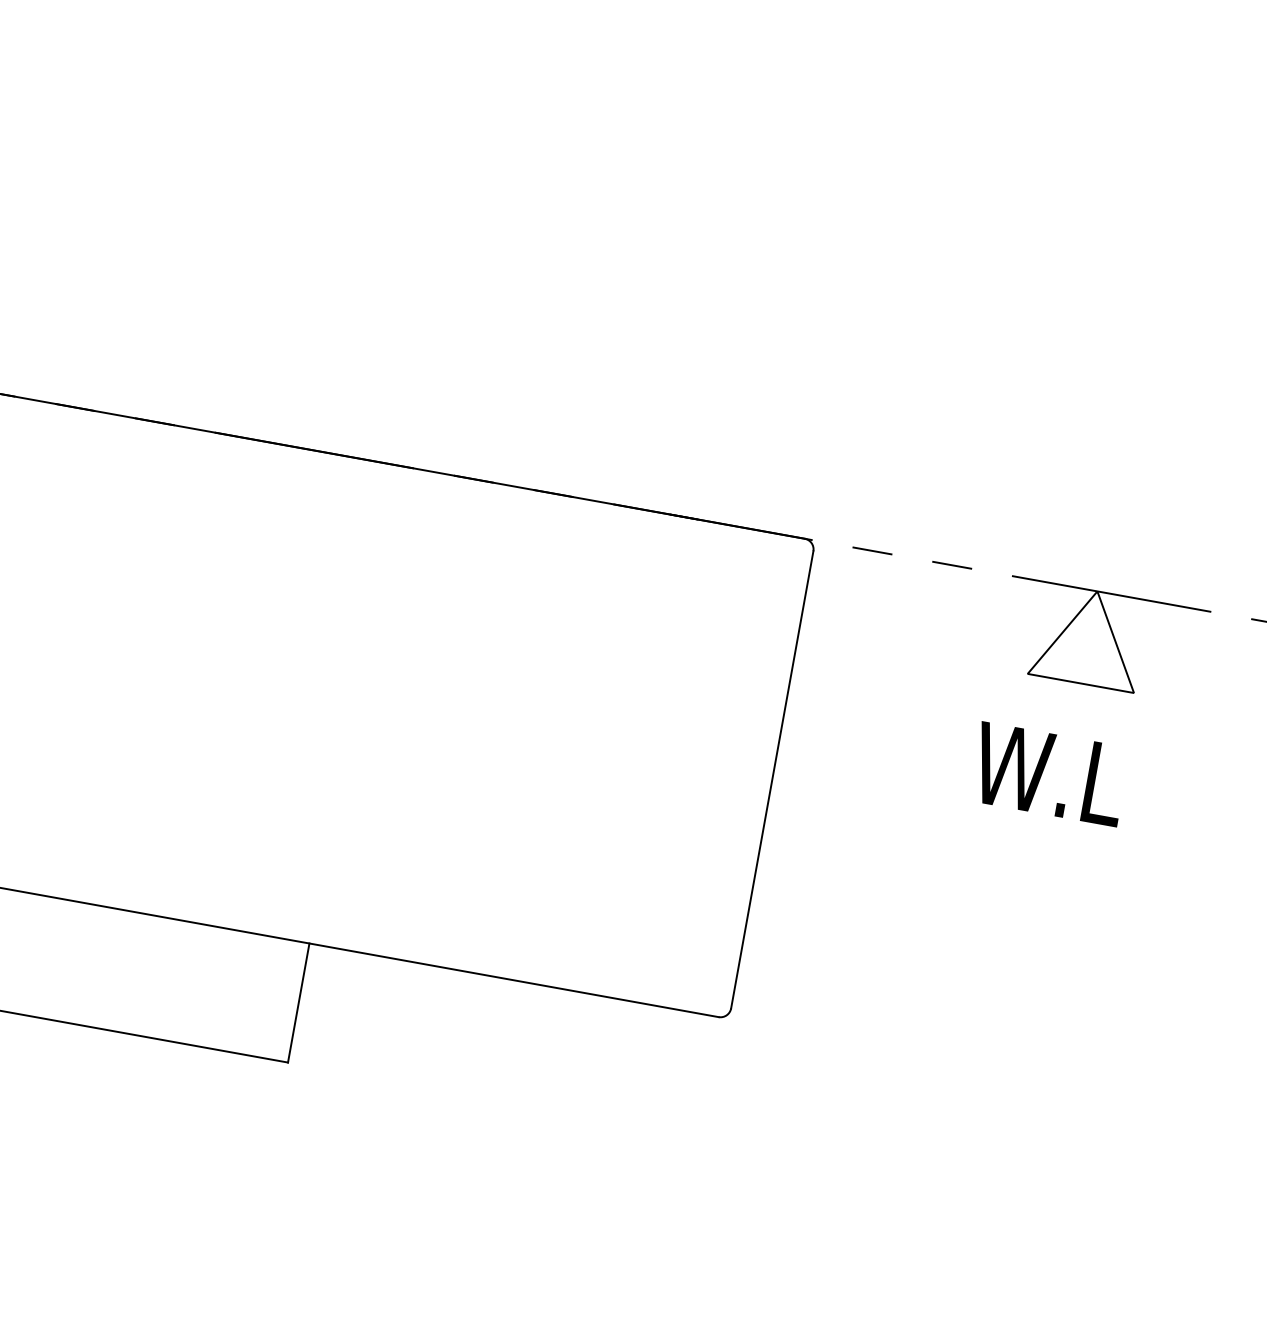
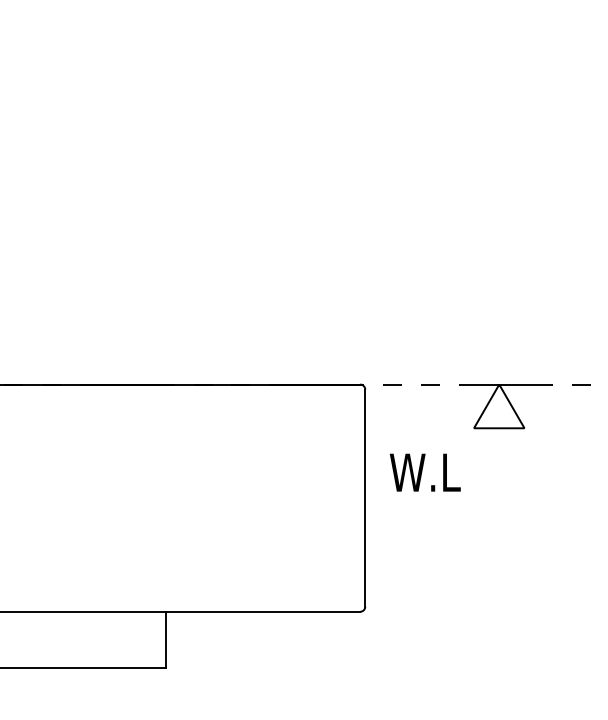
text: (1049, 773) -> (425, 472), moved

